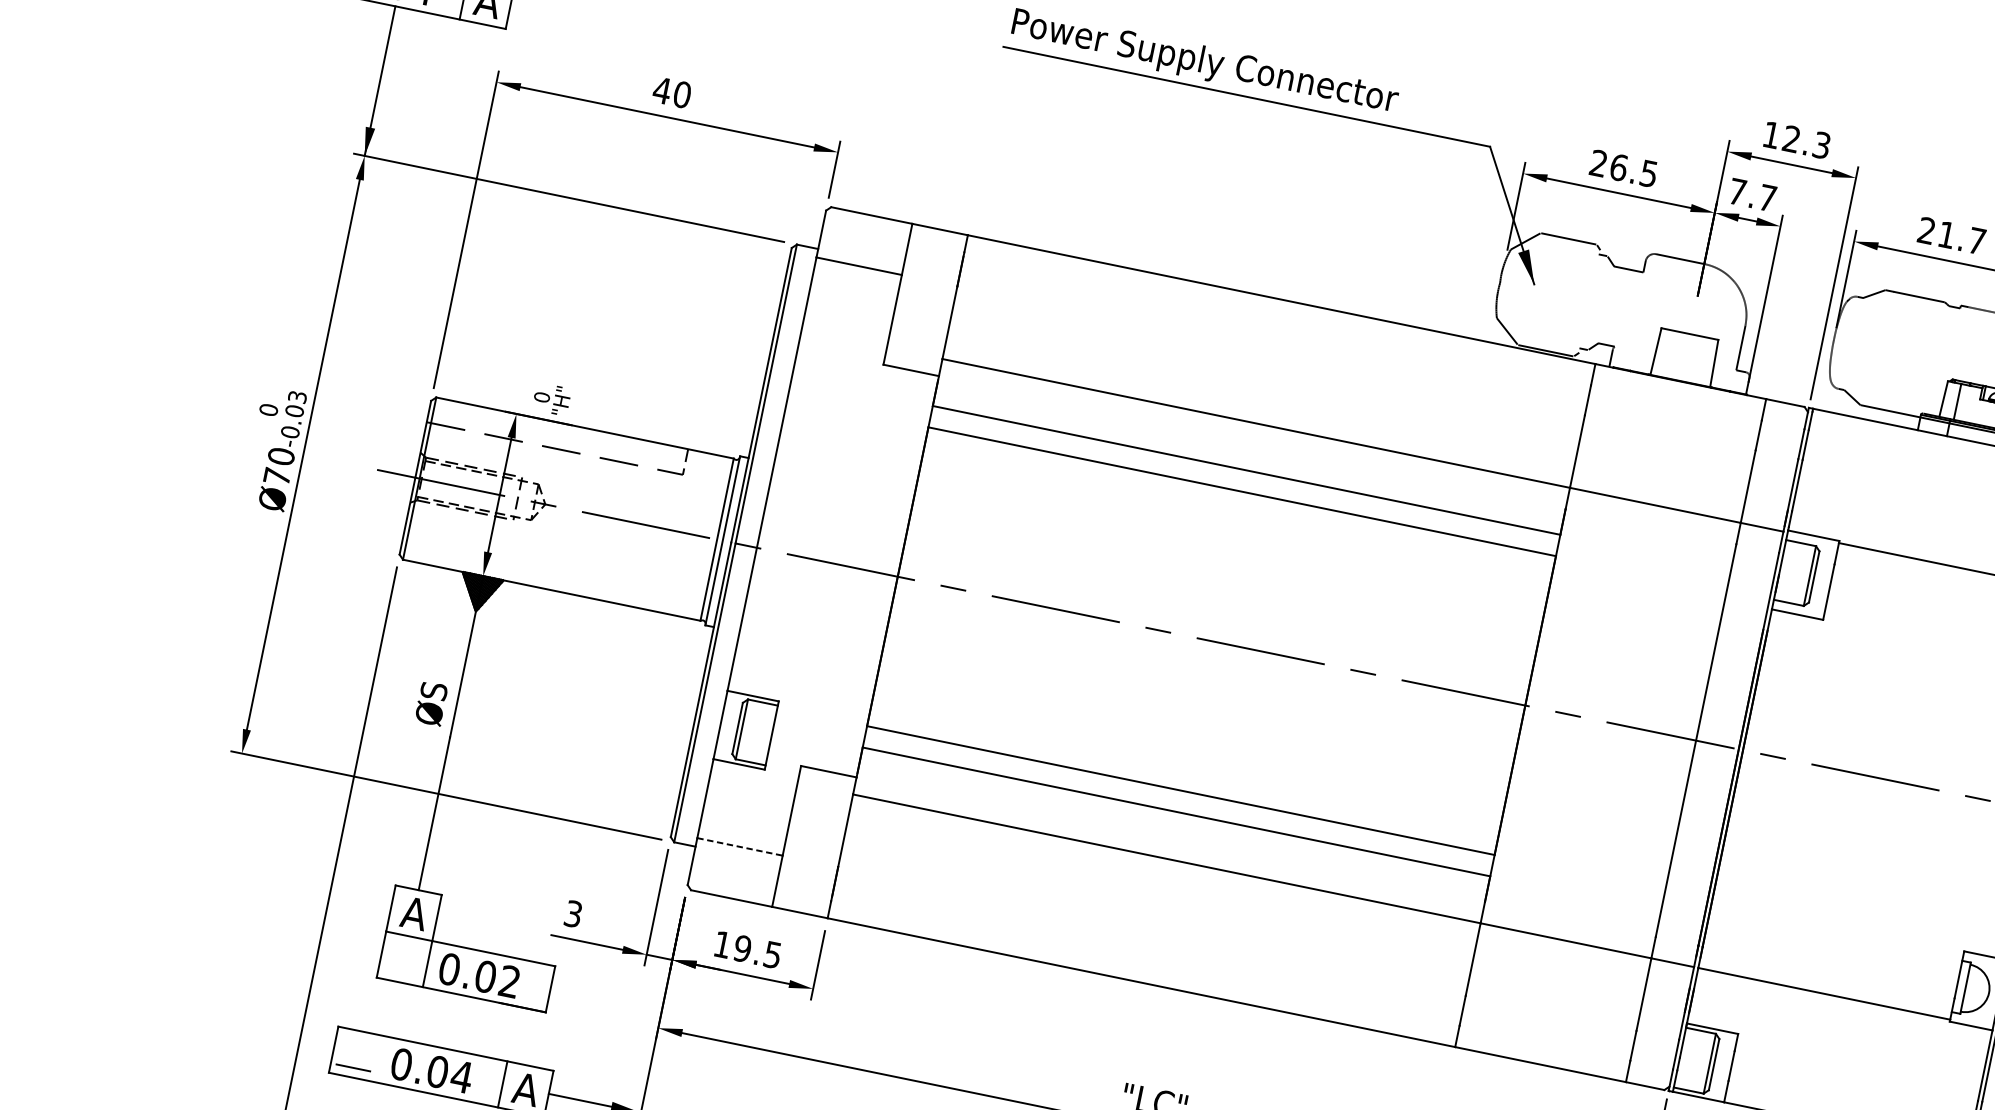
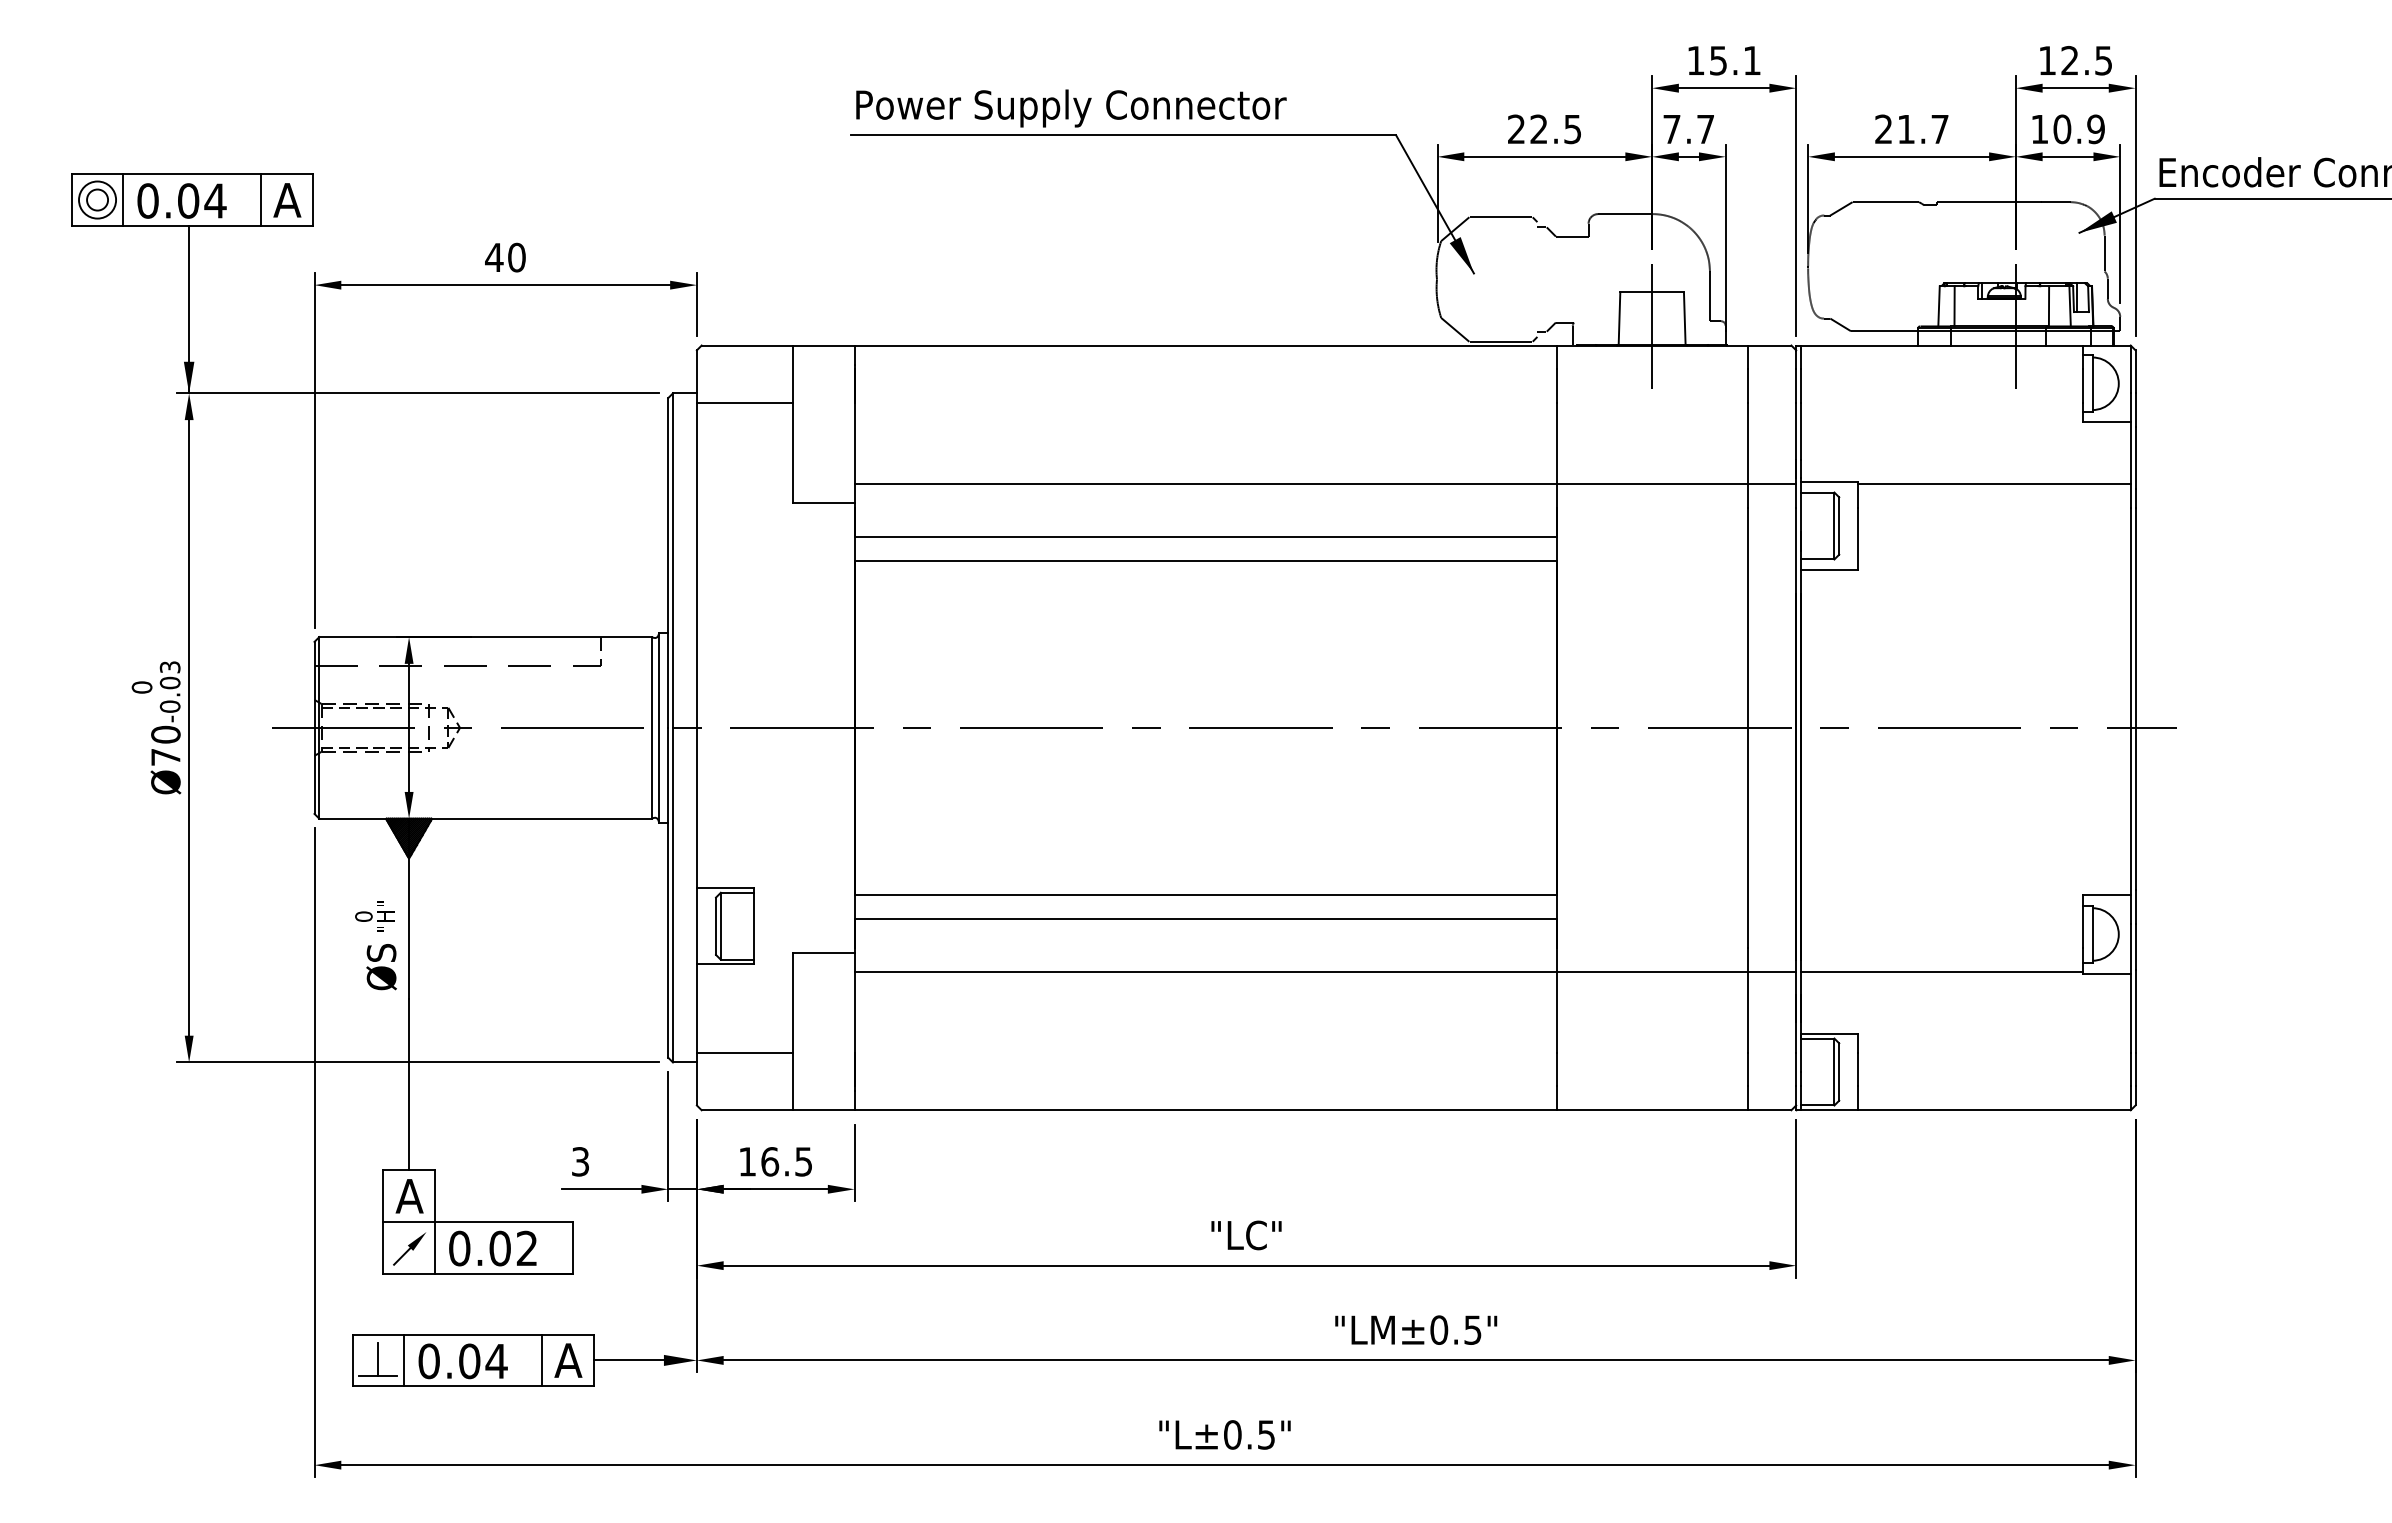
text: (1806, 142) -> (1735, 60), 12.3 -> 15.1
text: (1619, 167) -> (1539, 129), 26.5 -> 22.5
line: (1684, 364) -> (1652, 326), added
text: (551, 399) -> (374, 916), moved
line: (739, 846) -> (744, 1052), dashed -> solid
text: (743, 948) -> (770, 1161), 19.5 -> 16.5
part: (404, 960) -> (409, 1248), added
line: (356, 1053) -> (378, 1359), added
line: (379, 1059) -> (404, 1360), added

